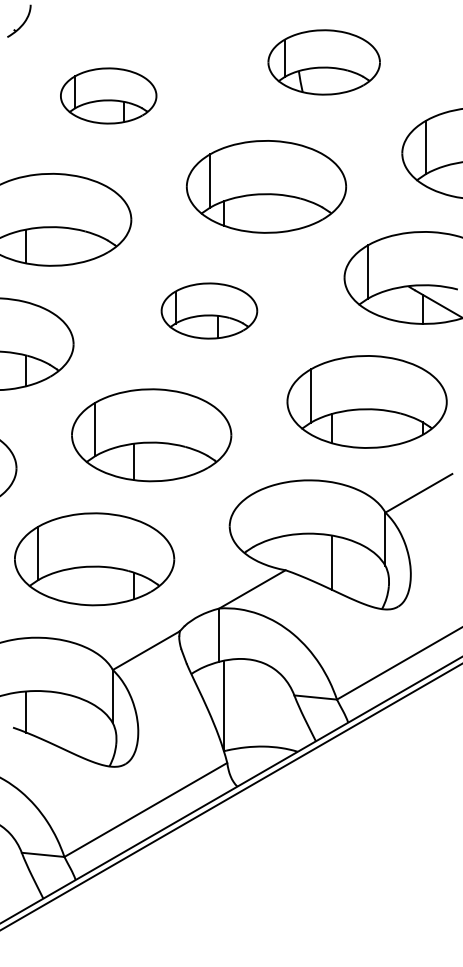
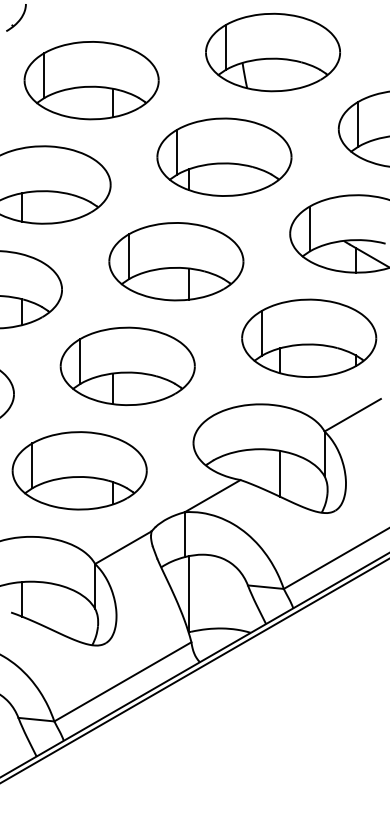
part: (323, 62) -> (272, 52), size x1.43
part: (108, 95) -> (91, 80), size x1.67
part: (209, 310) -> (176, 261), size x1.67

